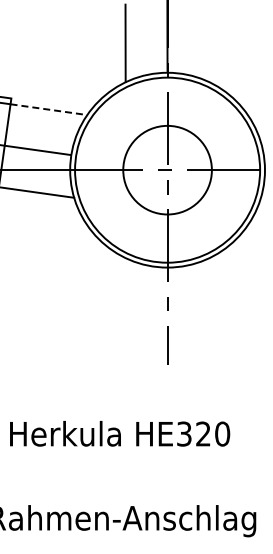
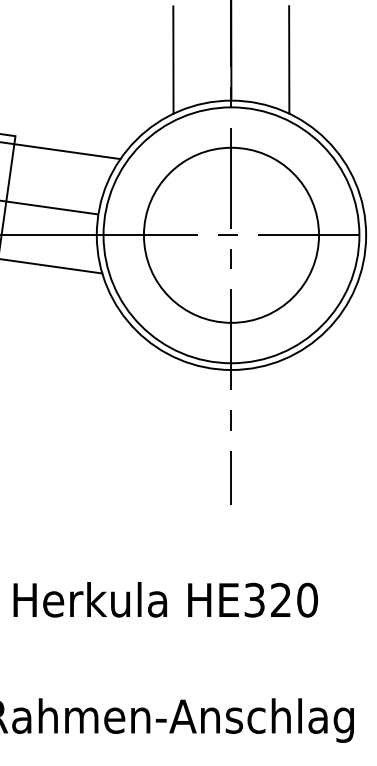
line: (209, 43) -> (289, 60), added
line: (48, 109) -> (66, 151), dashed -> solid
circle: (167, 169) -> (231, 234), size x1.43

